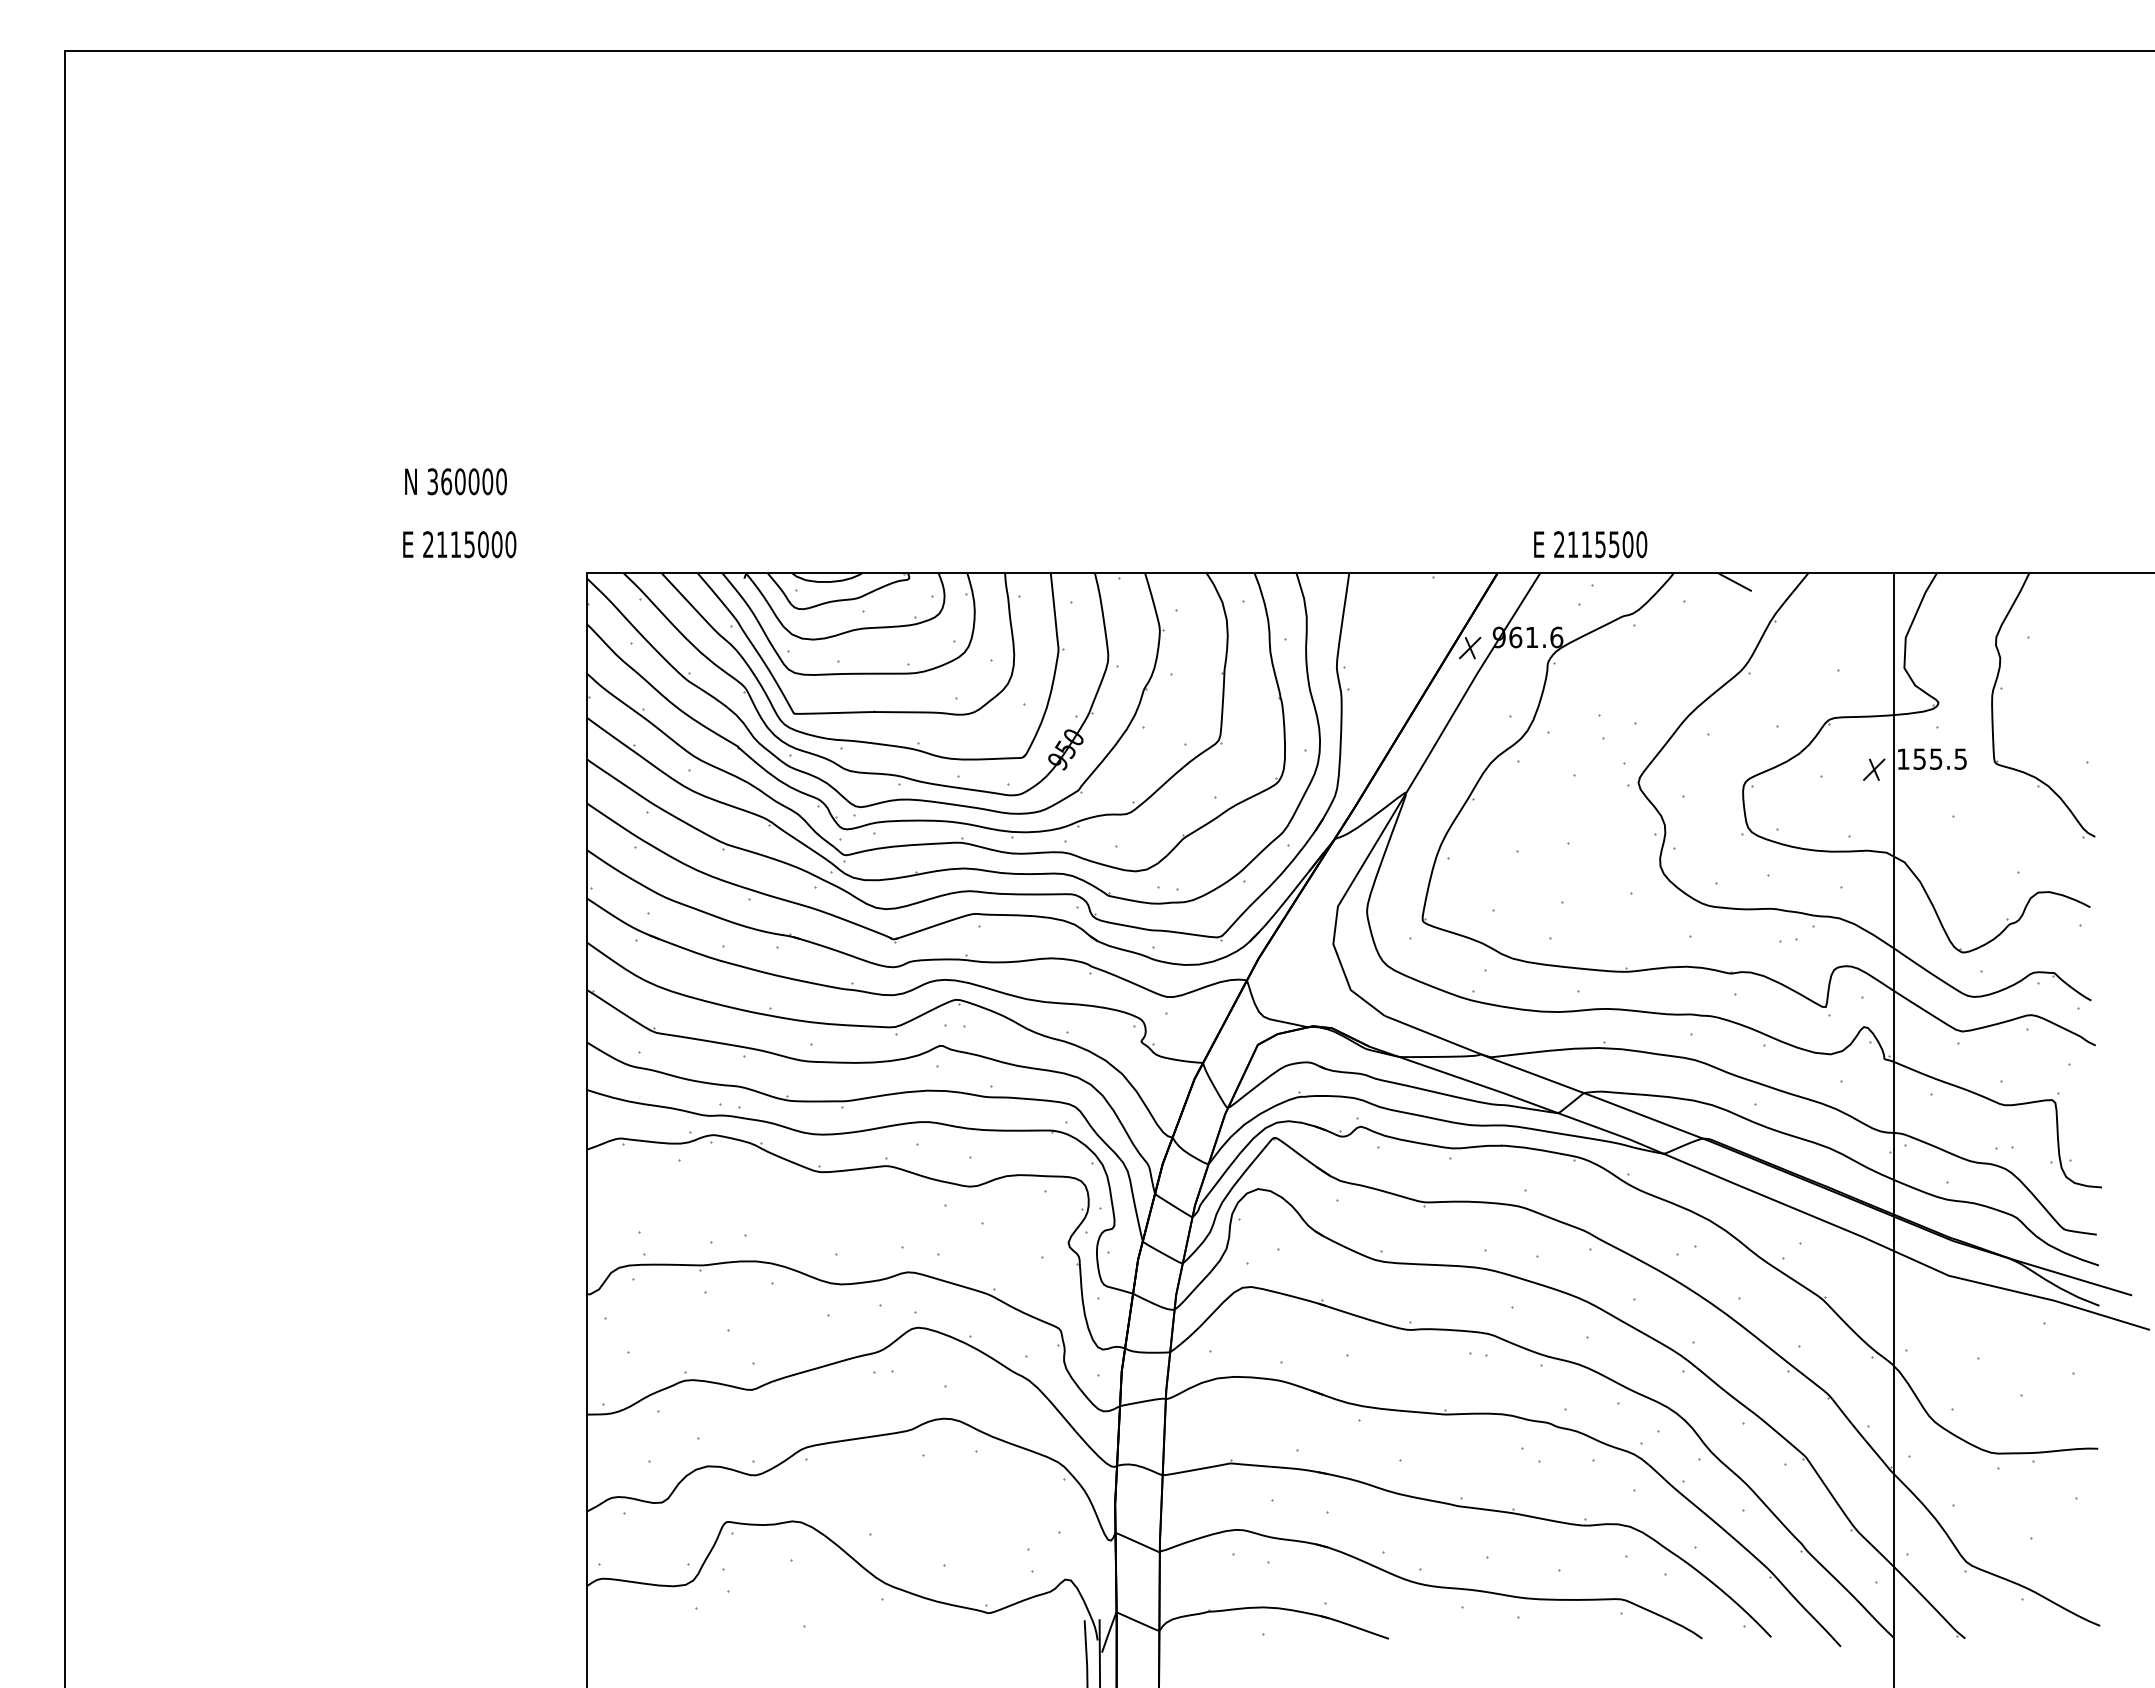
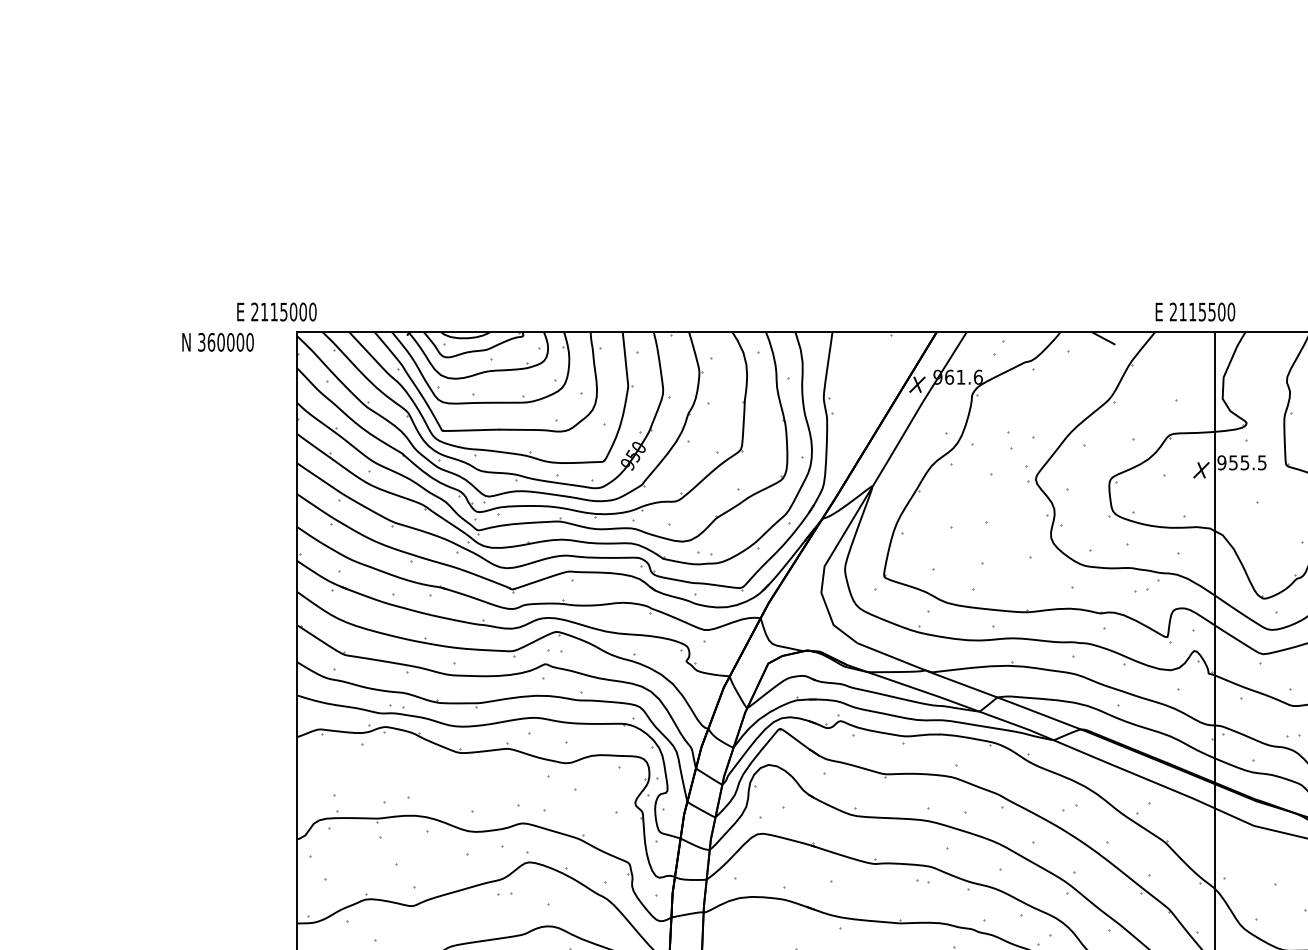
text: (455, 481) -> (217, 342), moved
text: (459, 544) -> (276, 311), moved
text: (1590, 544) -> (1195, 311), moved
text: (1902, 758) -> (1221, 462), 155.5 -> 955.5

